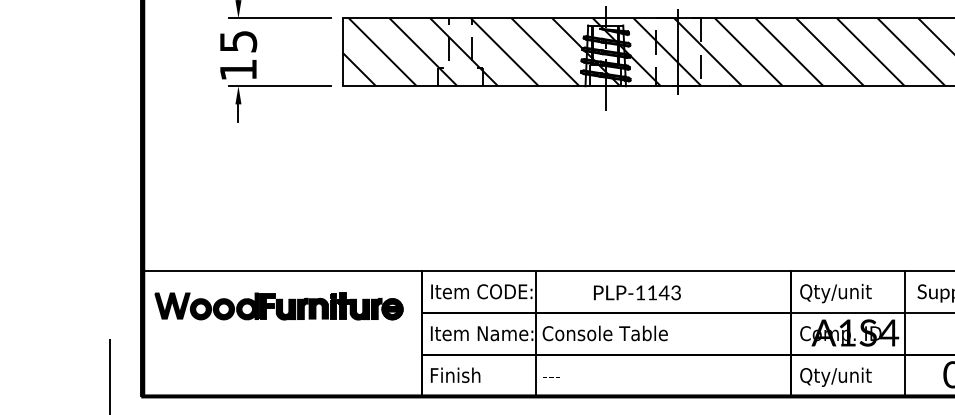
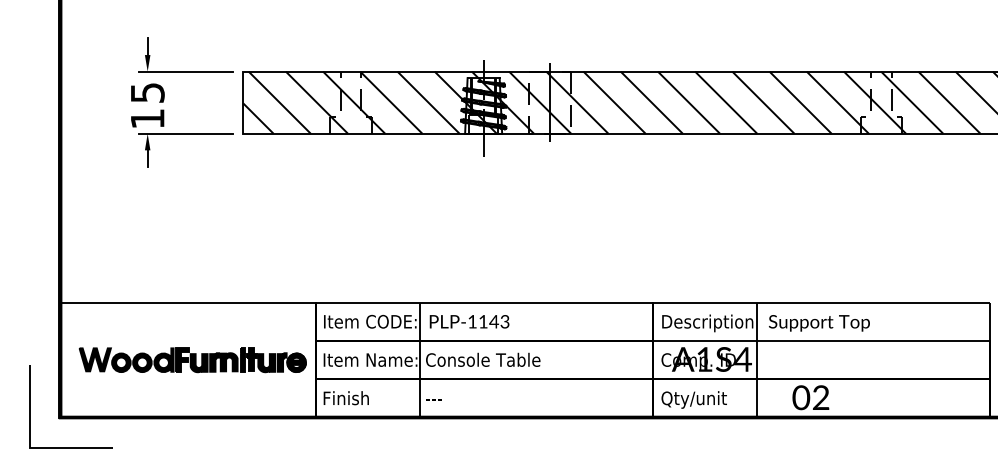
text: (637, 292) -> (469, 321), moved
text: (850, 293) -> (707, 323), Qty/unit -> Description
part: (278, 306) -> (192, 360), moved

